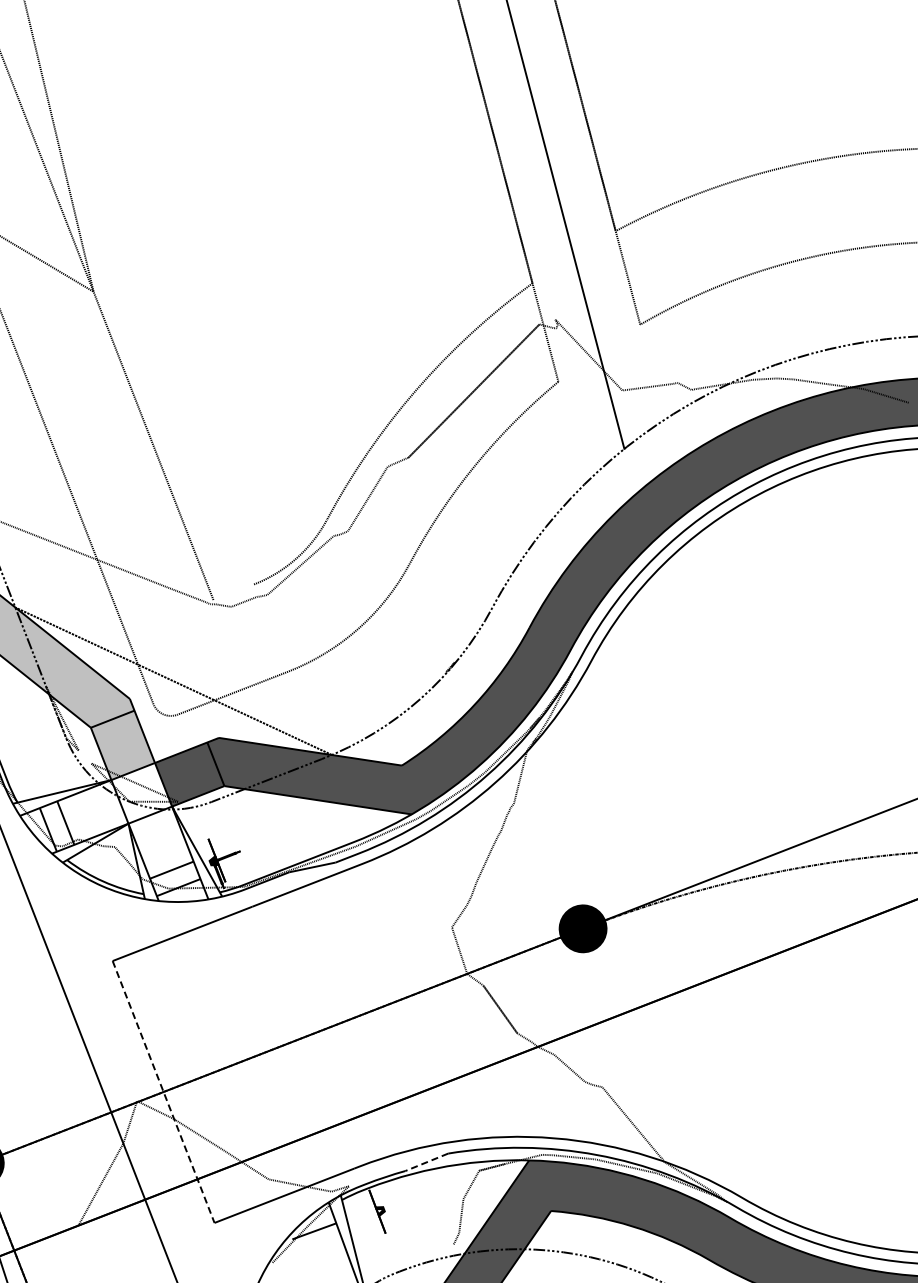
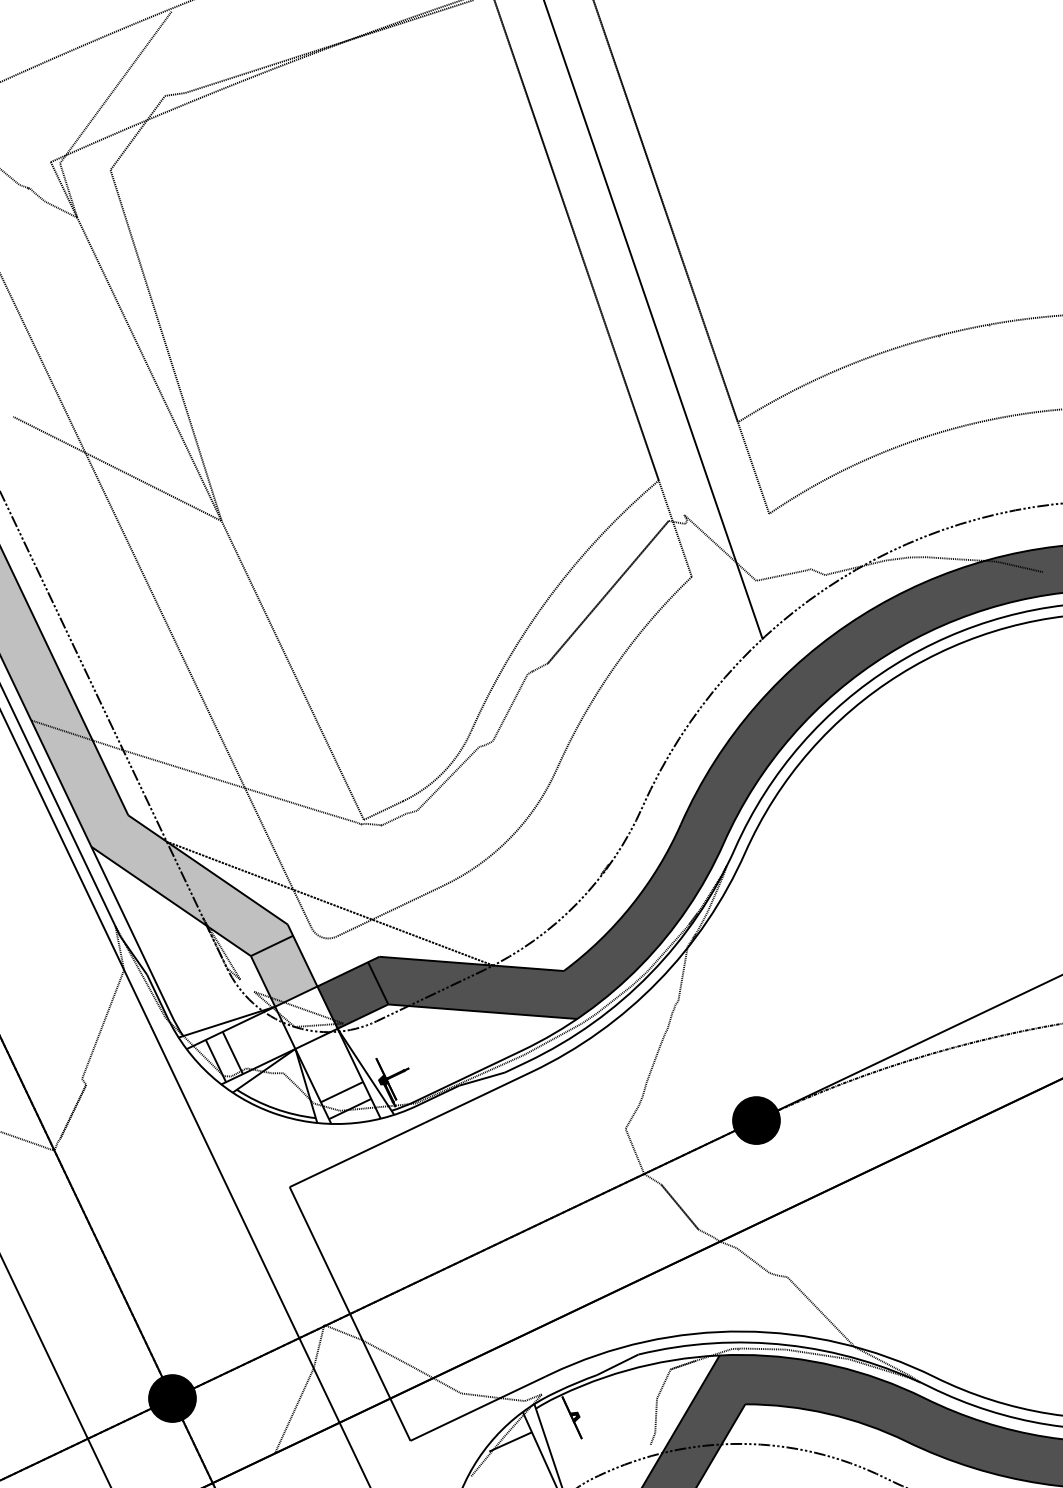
line: (233, 592) -> (383, 810), added
line: (163, 1092) -> (350, 1314), dashed -> solid
line: (426, 1162) -> (617, 1365), dashed -> solid

